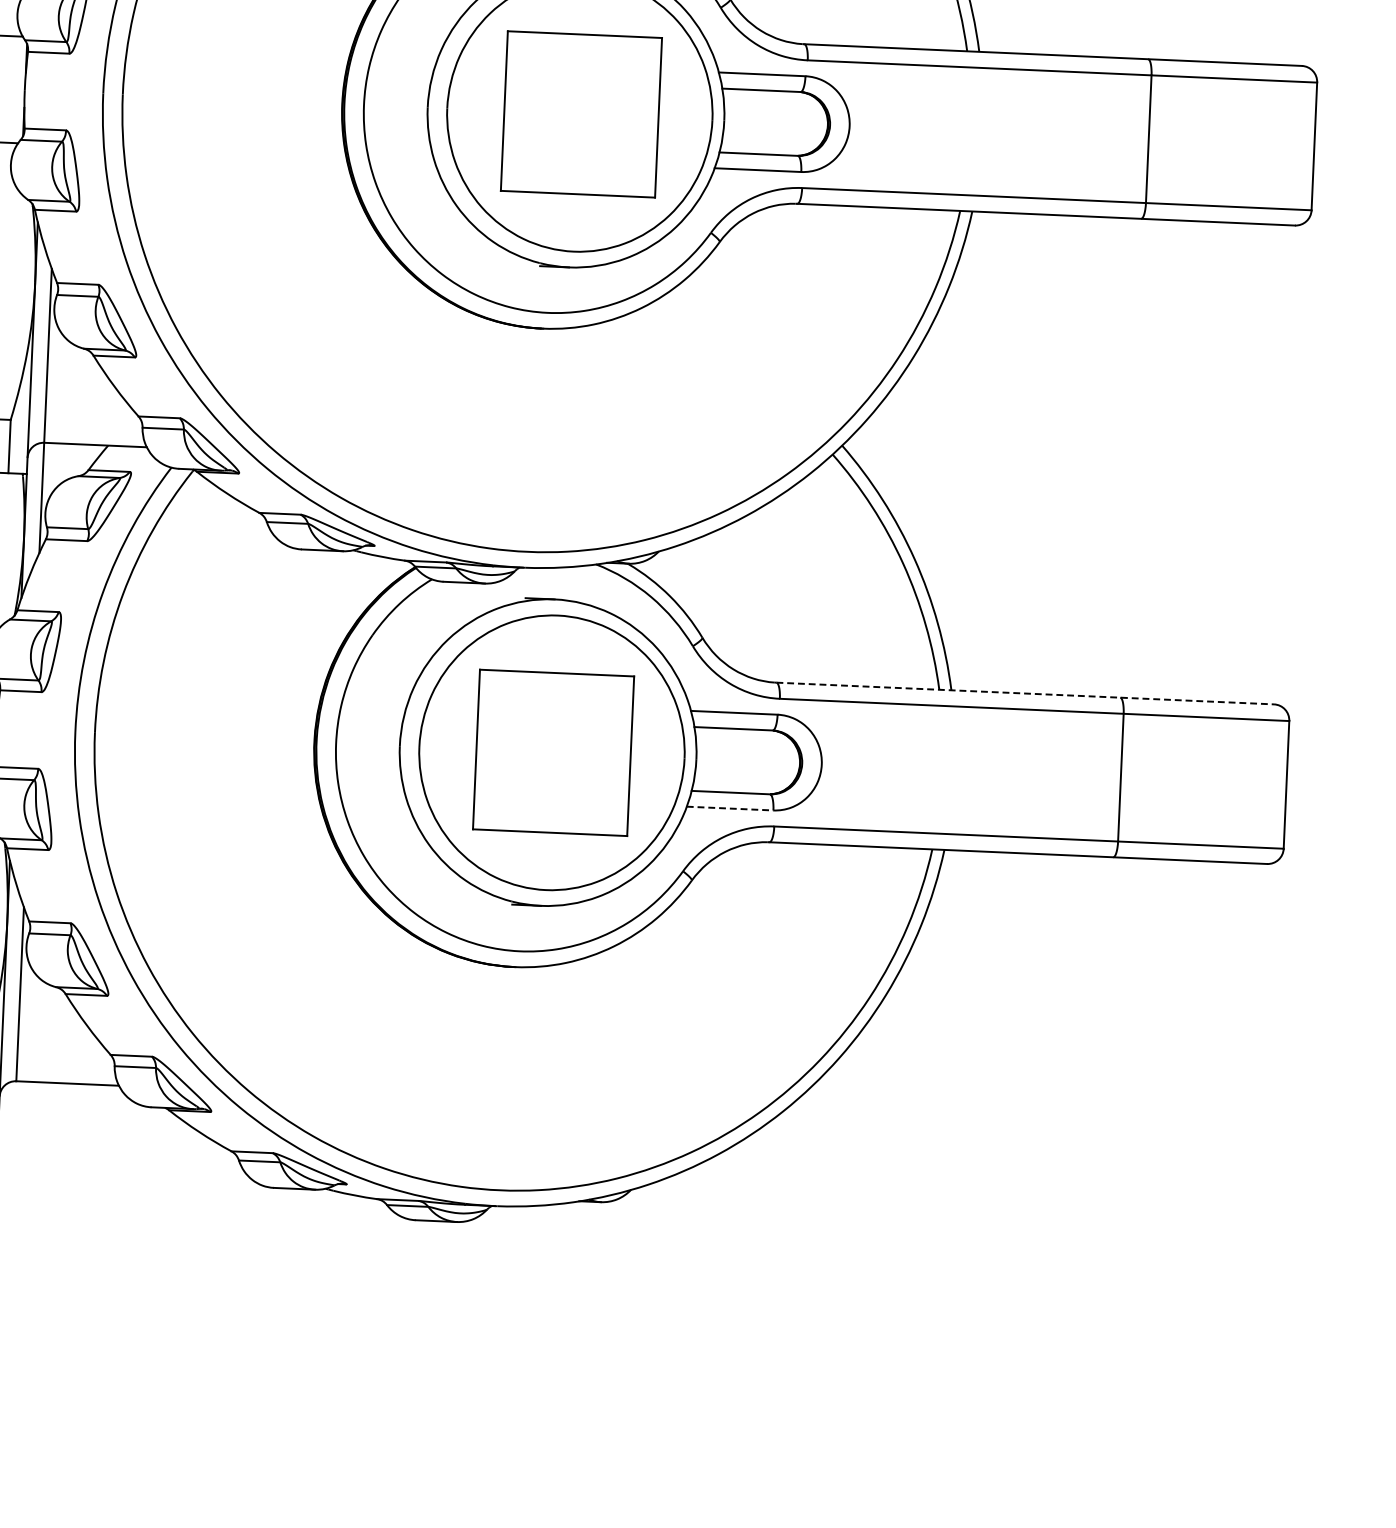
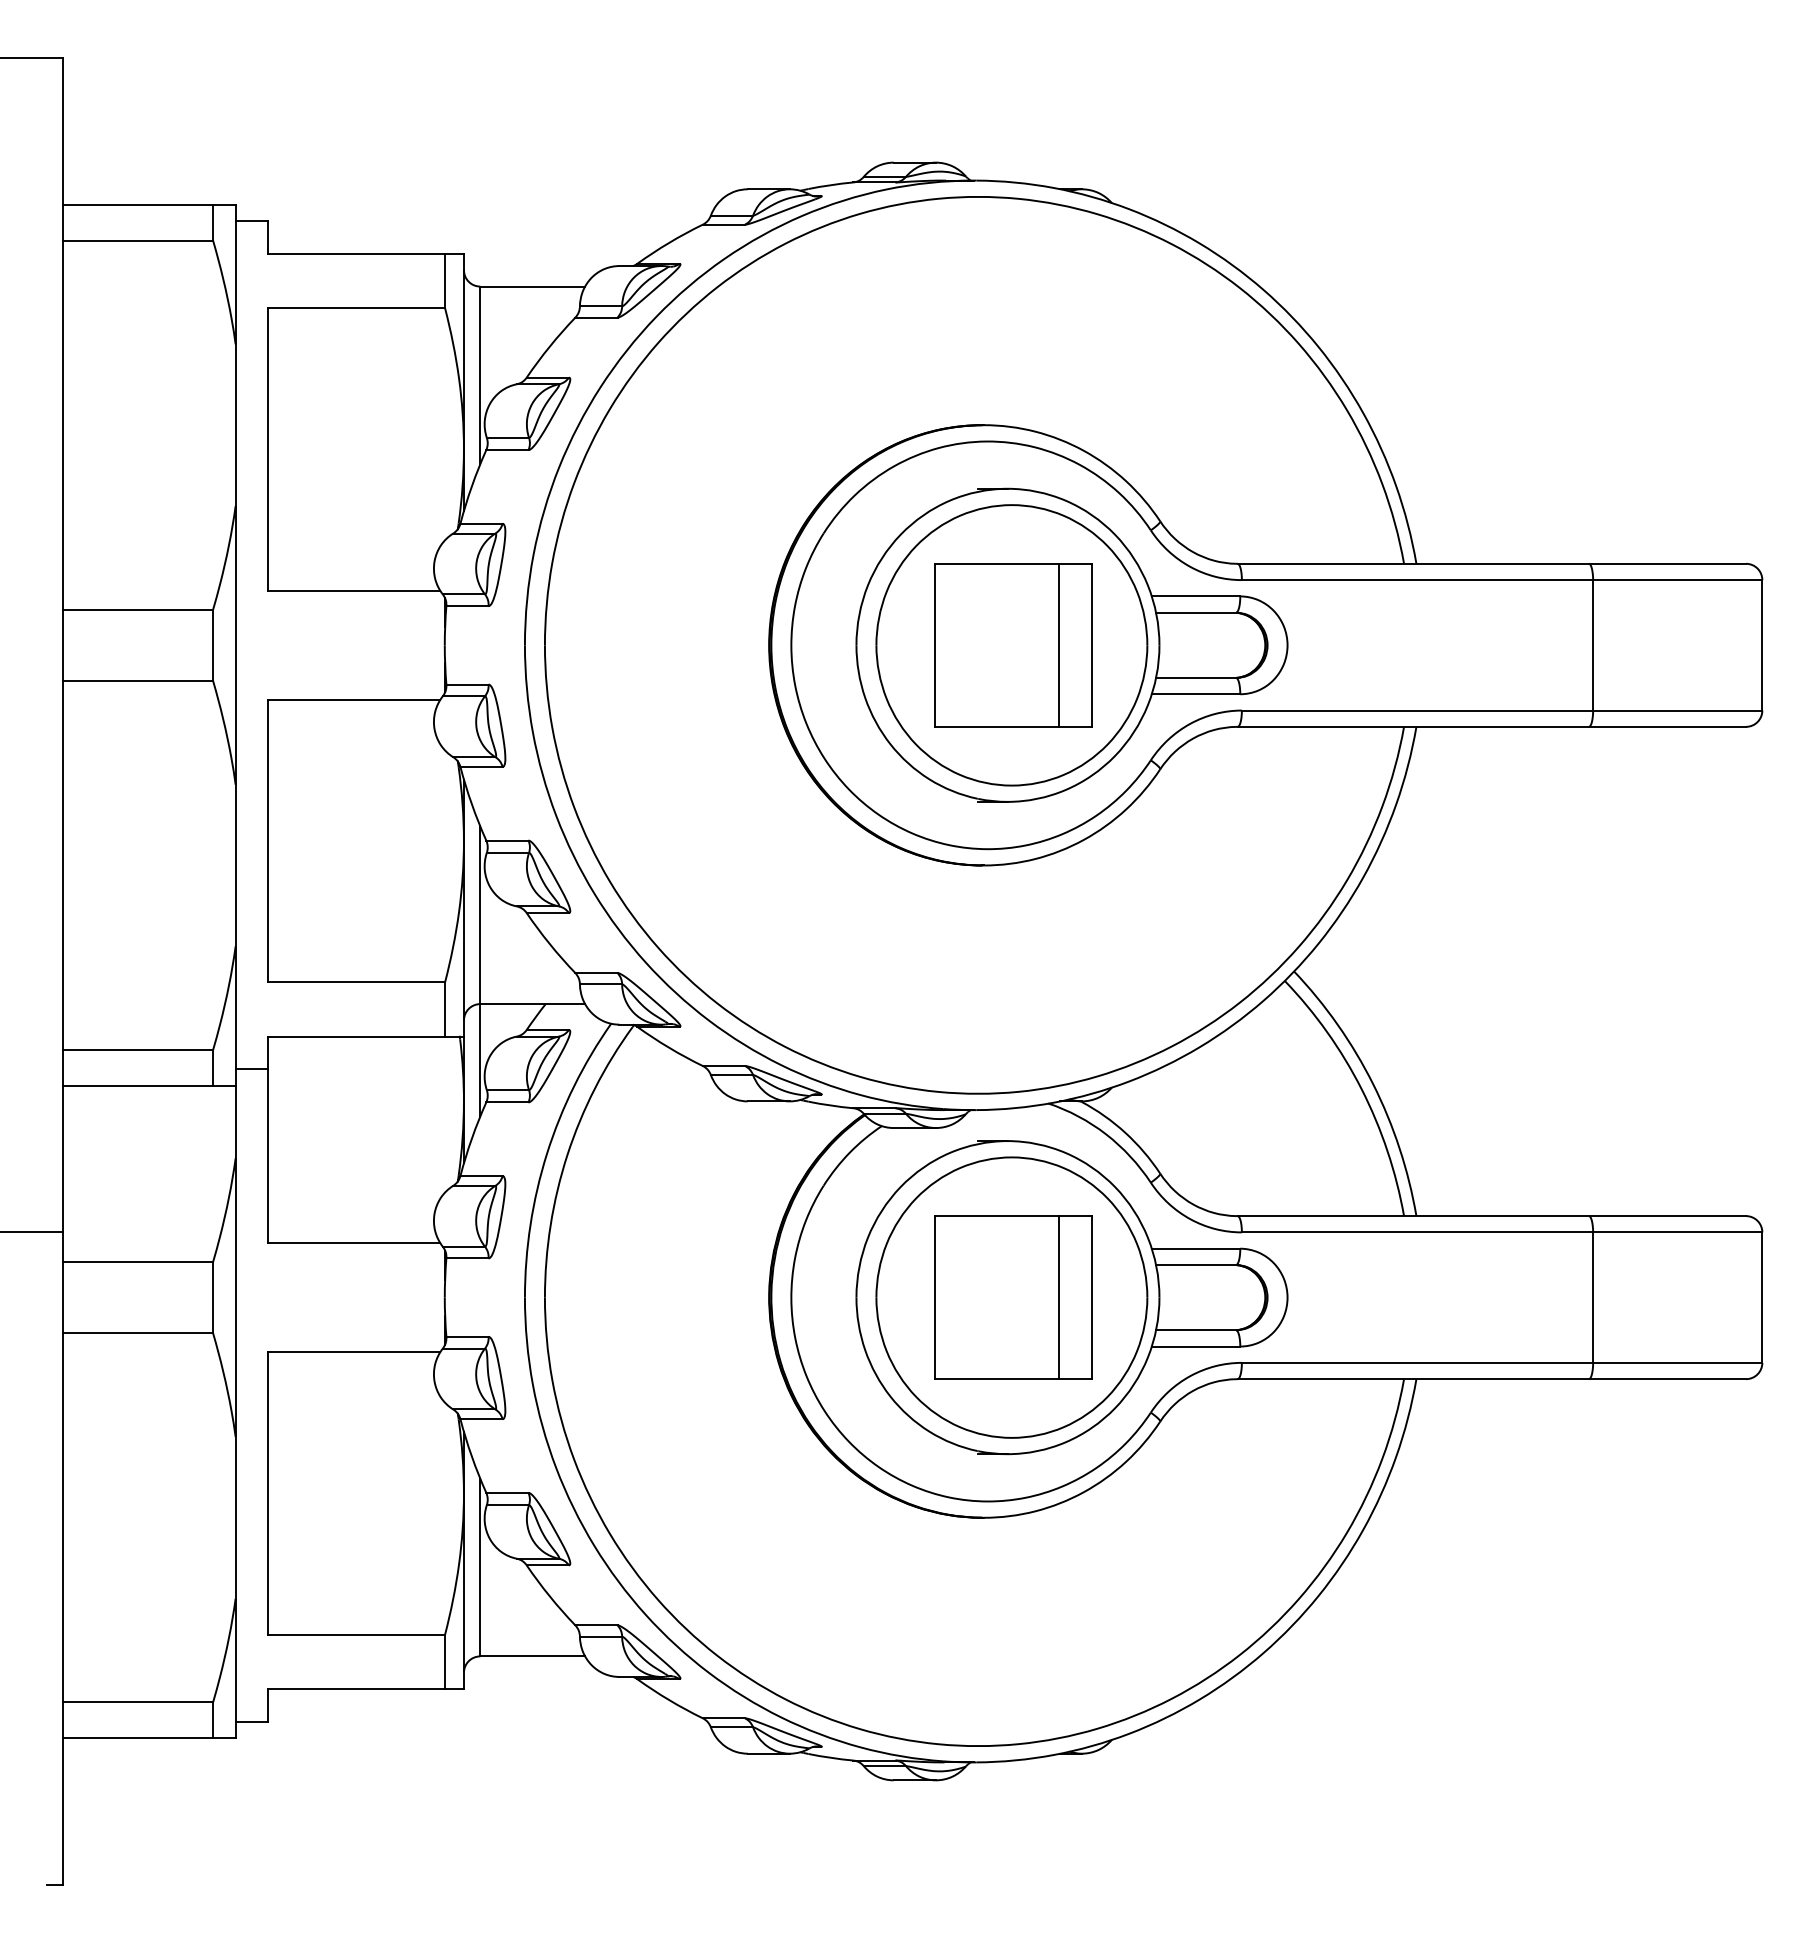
line: (625, 115) -> (1058, 644), added
line: (1025, 693) -> (1492, 1216), dashed -> solid
line: (597, 754) -> (1058, 1297), added
line: (730, 808) -> (1196, 1346), dashed -> solid

